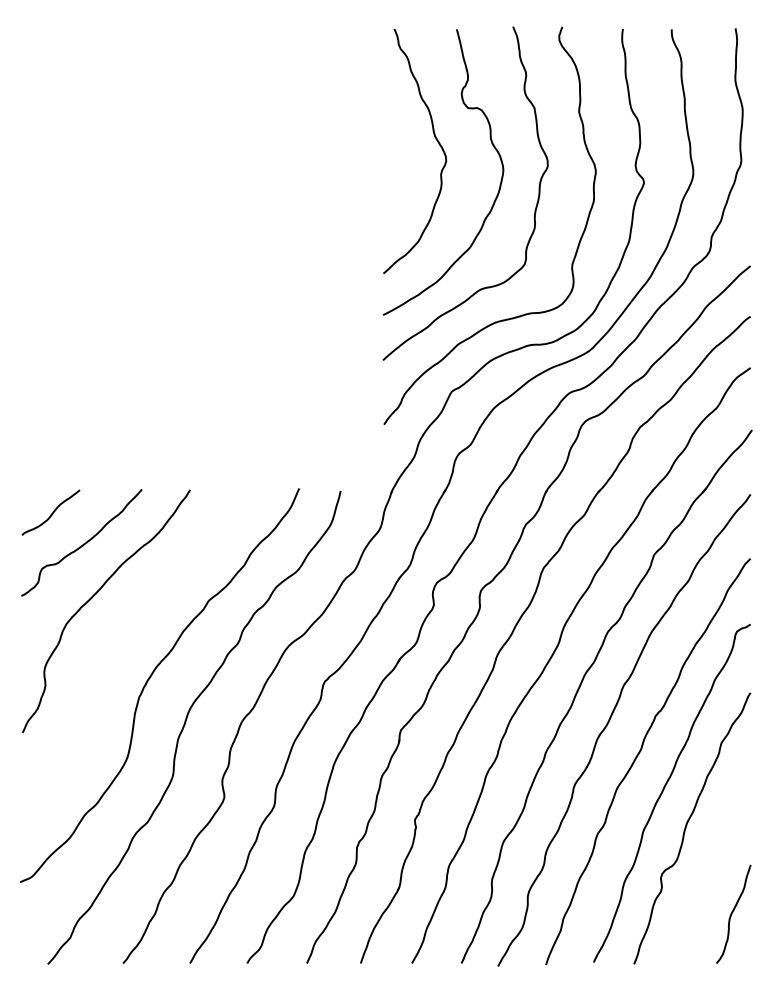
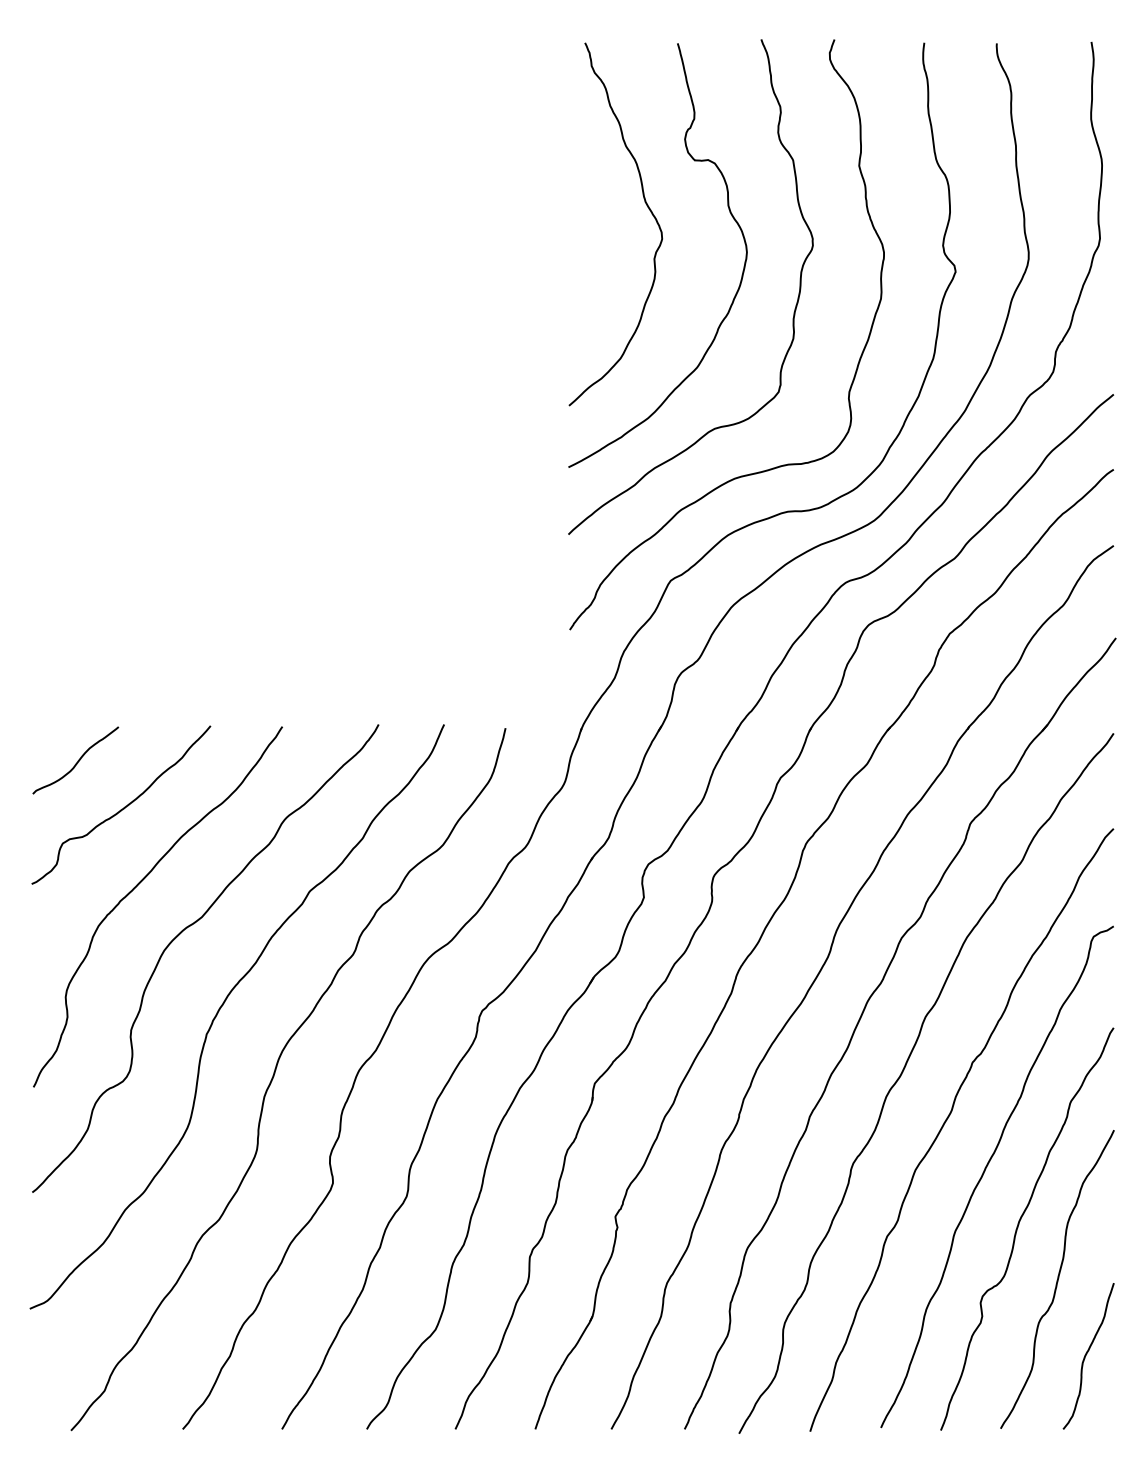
curve: (122, 629) -> (181, 933), added
curve: (712, 862) -> (1057, 1279), added

